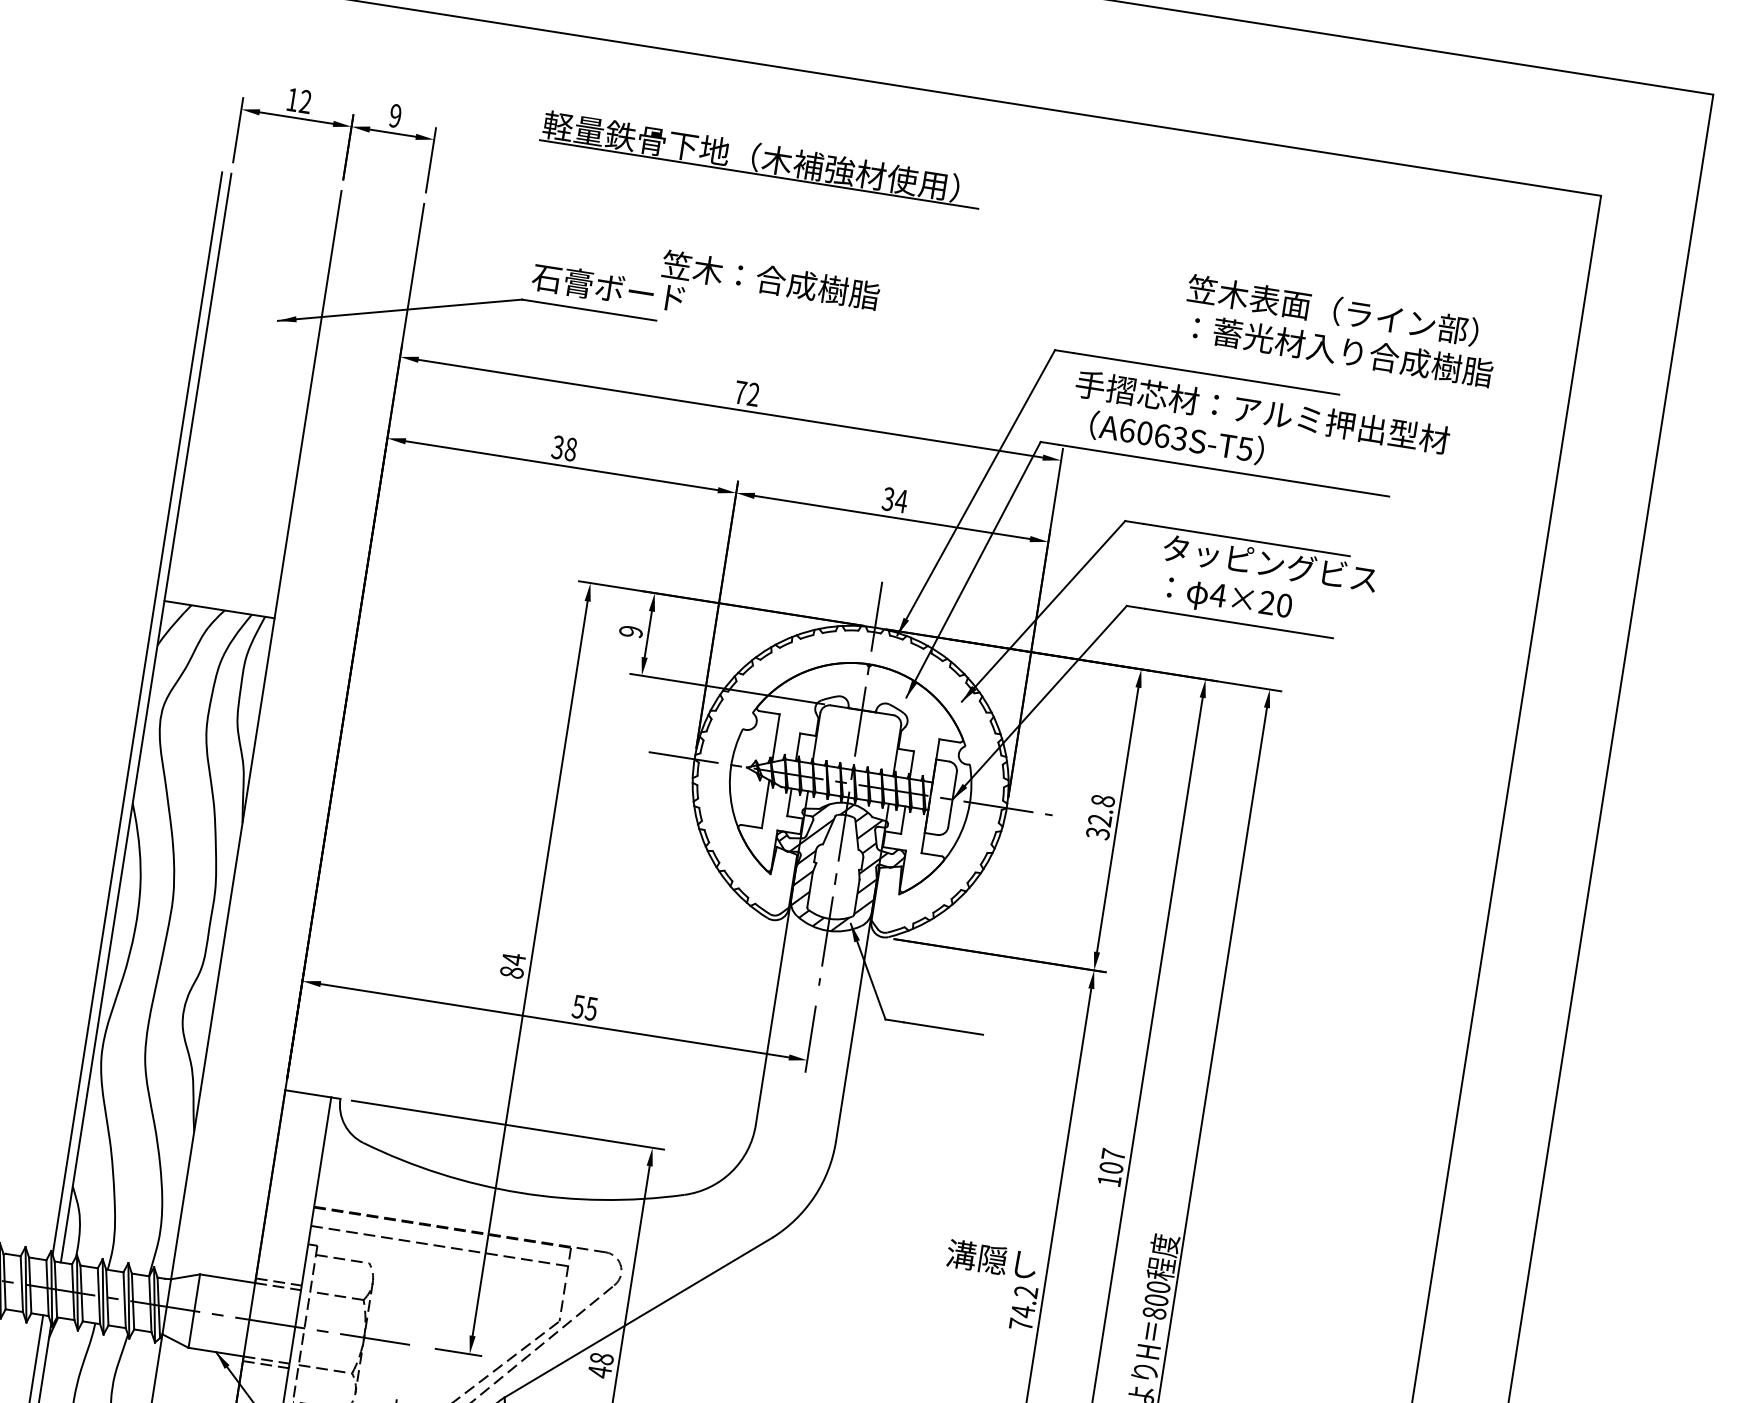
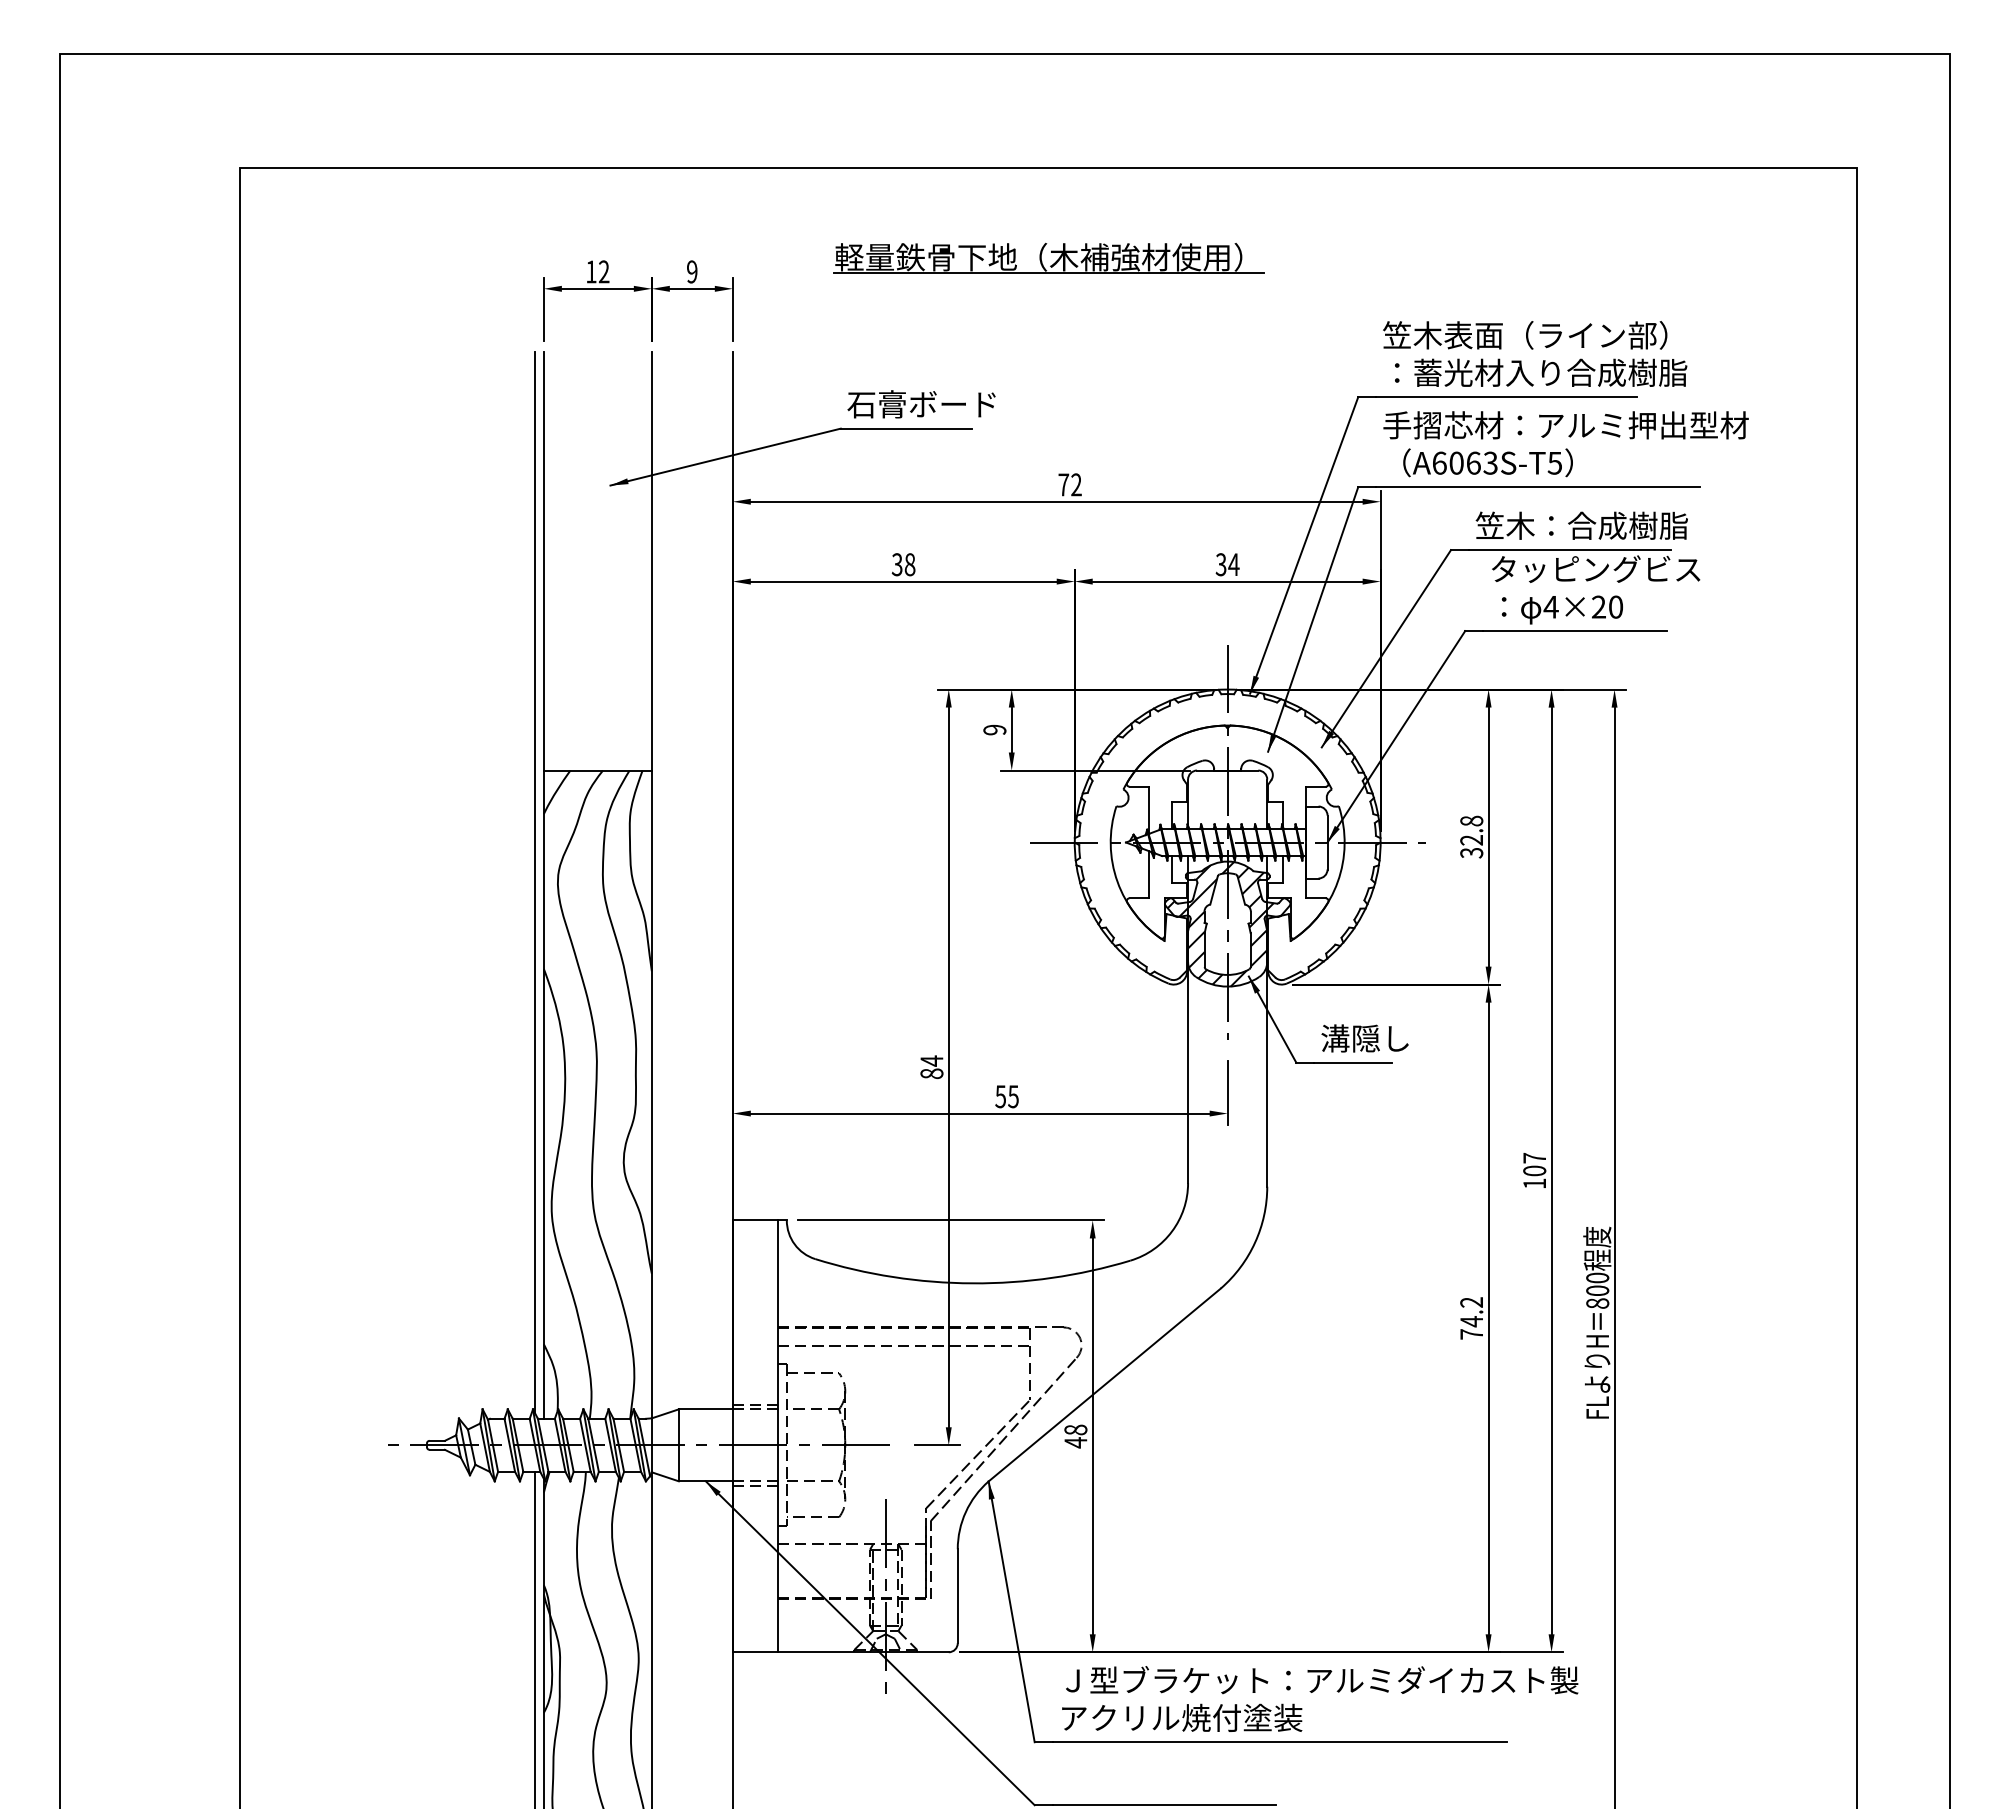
text: (770, 279) -> (1581, 525), moved
text: (1340, 330) -> (1535, 353), moved
text: (991, 1259) -> (1364, 1038), moved

